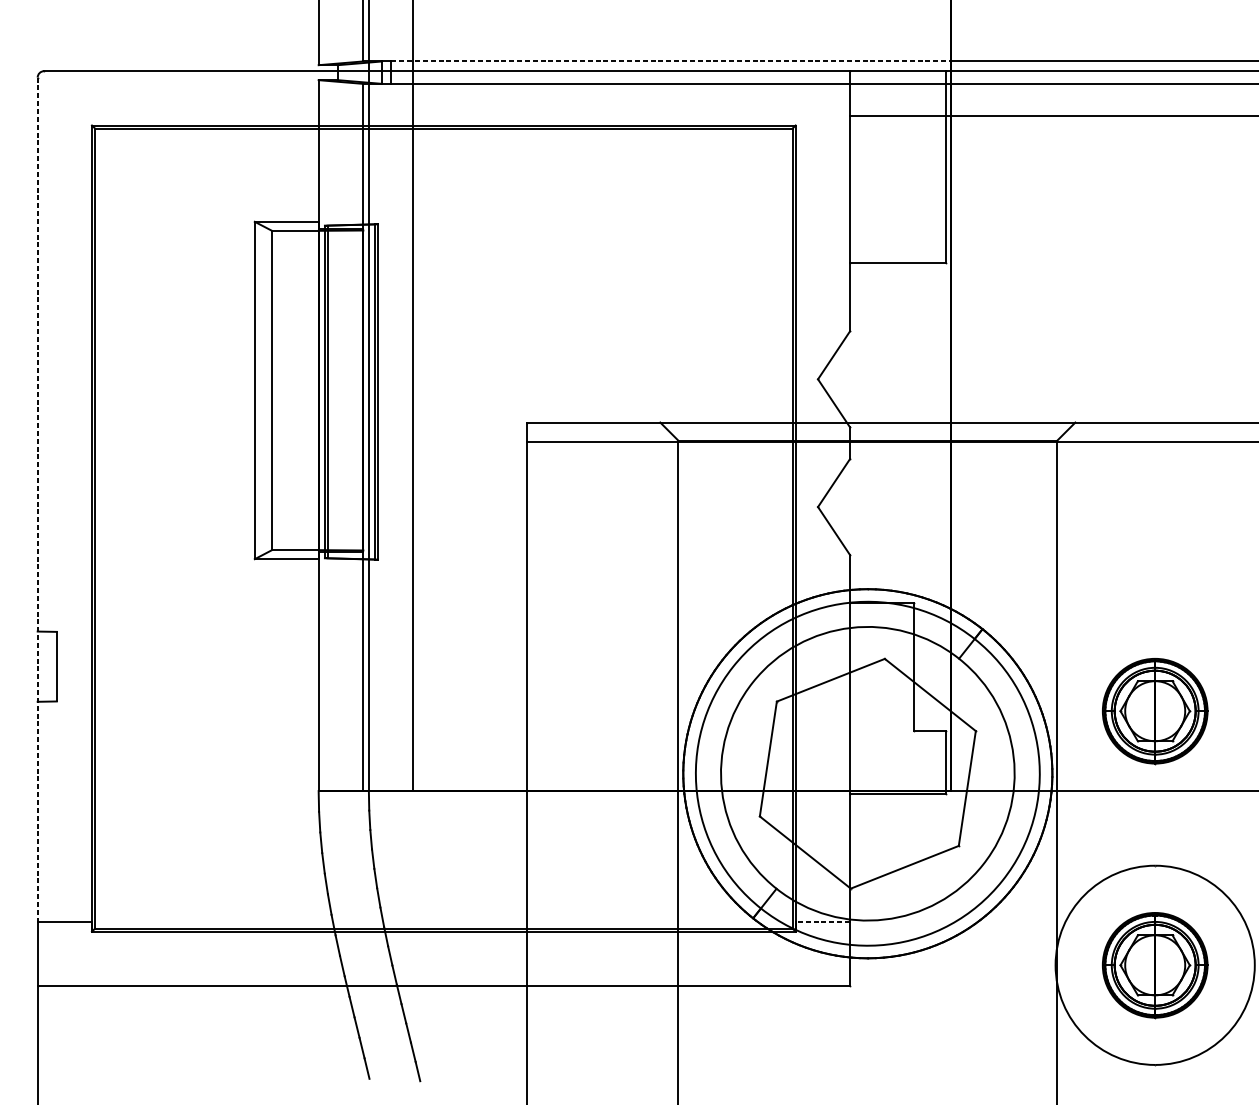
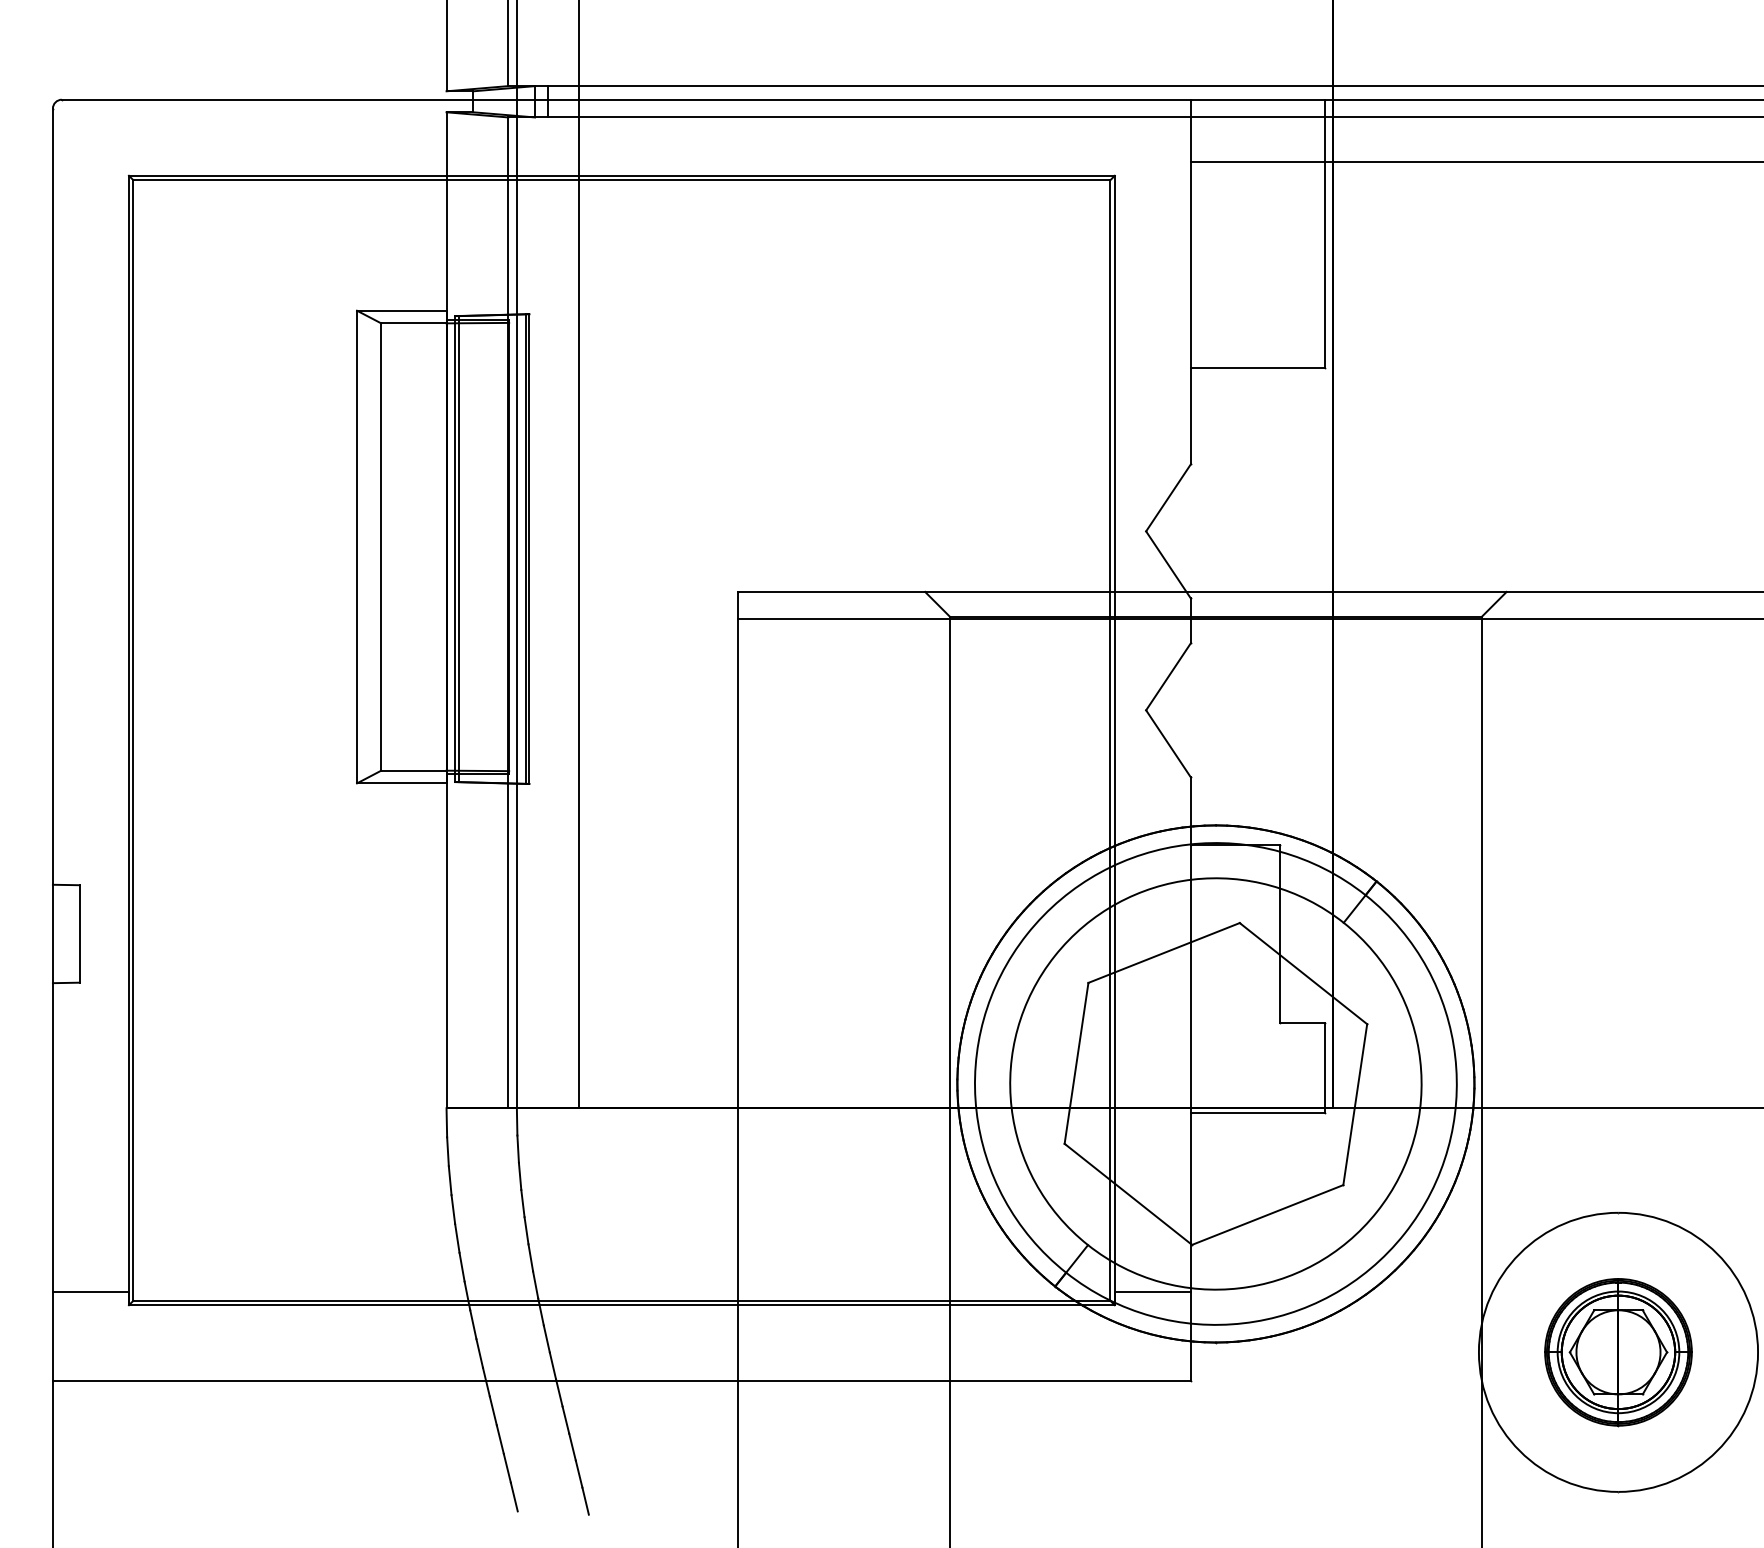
line: (671, 61) -> (941, 86), dashed -> solid
line: (37, 500) -> (52, 700), dashed -> solid
part: (1155, 711) -> (1618, 996), removed
line: (822, 921) -> (1152, 1291), dashed -> solid

